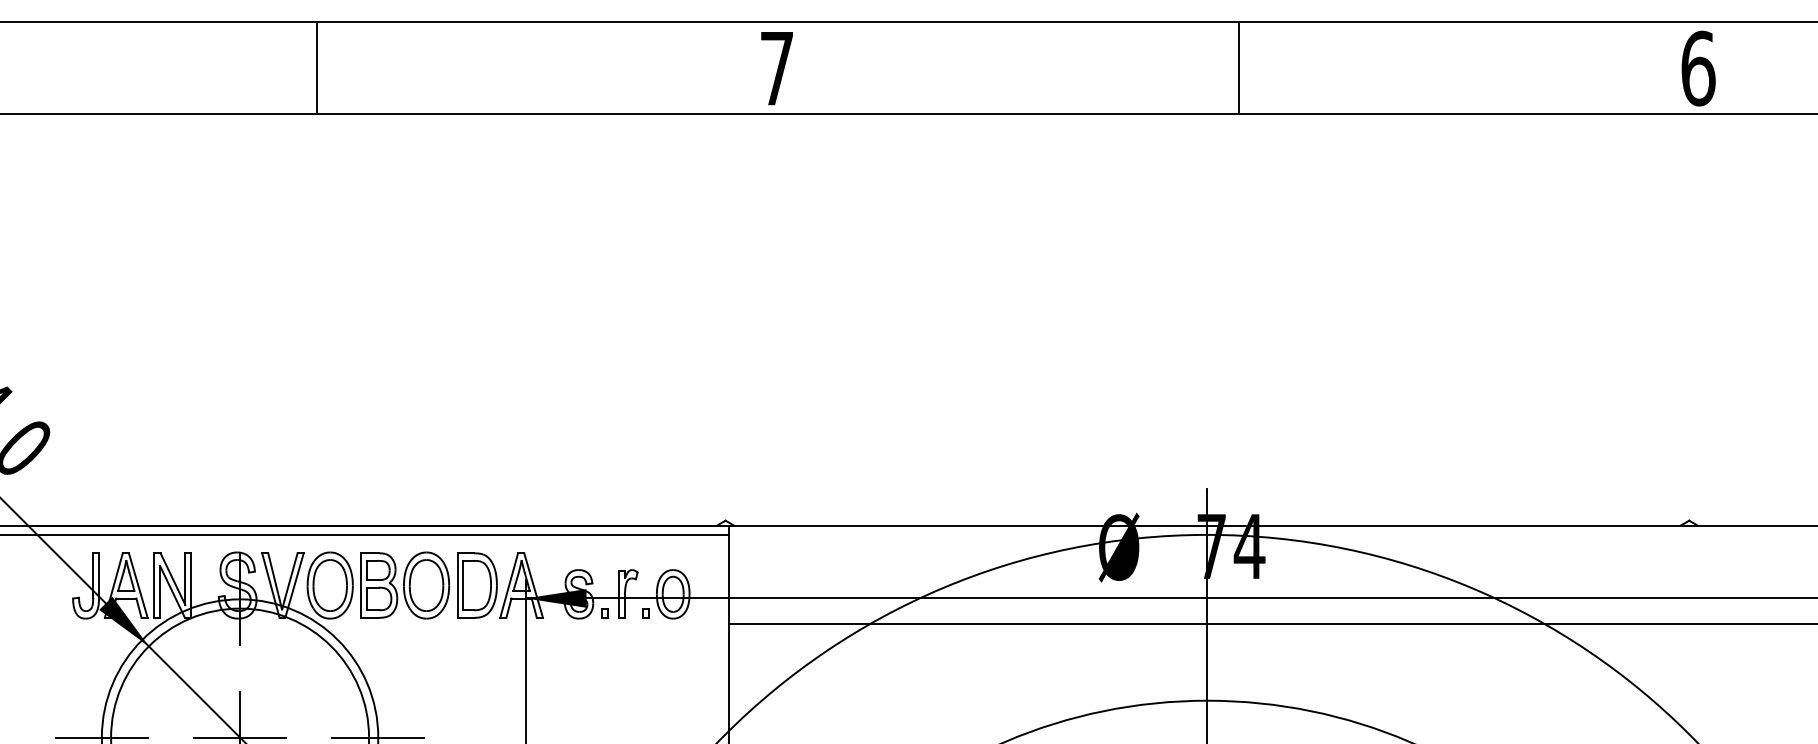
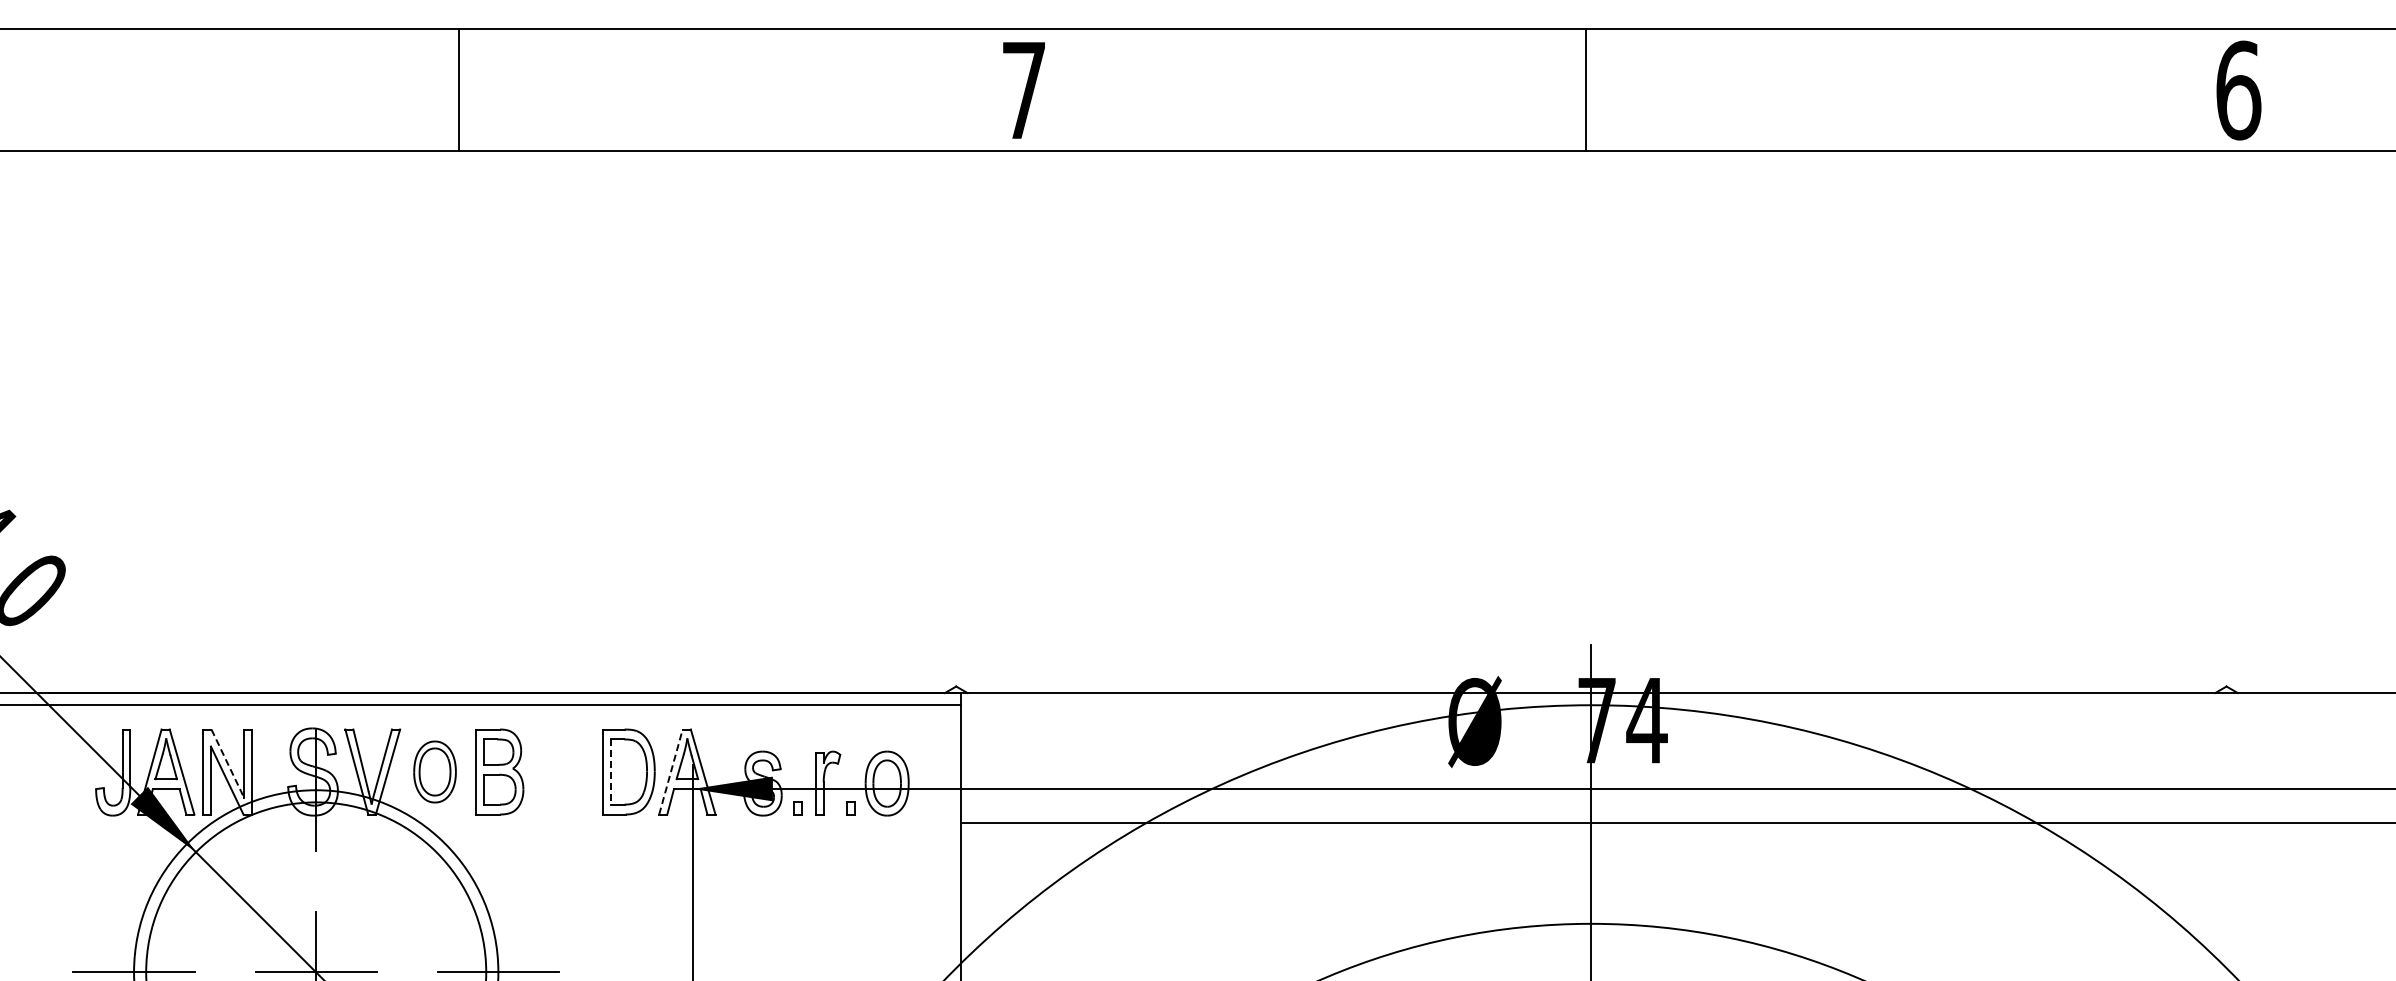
line: (317, 67) -> (459, 89), moved
line: (1238, 67) -> (1586, 89), moved
line: (172, 579) -> (227, 763), solid -> dashed
part: (329, 585) -> (434, 771), size x0.7
part: (426, 585) -> (561, 771), removed
line: (463, 585) -> (610, 772), solid -> dashed
line: (509, 585) -> (671, 771), solid -> dashed

